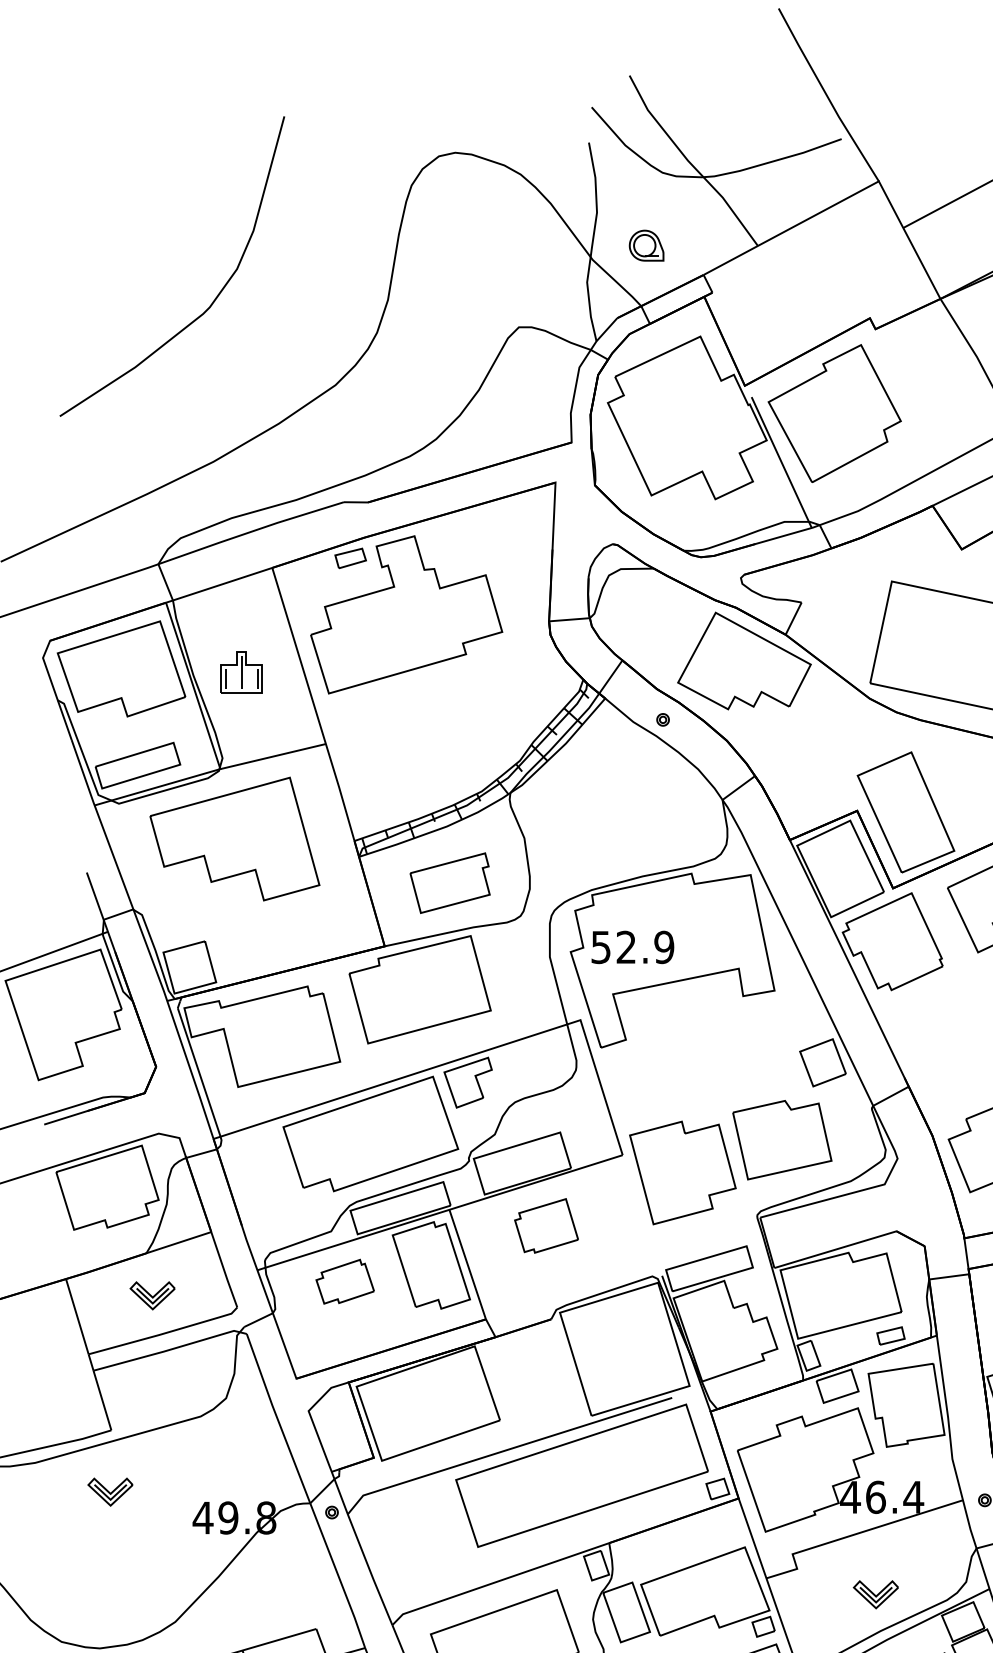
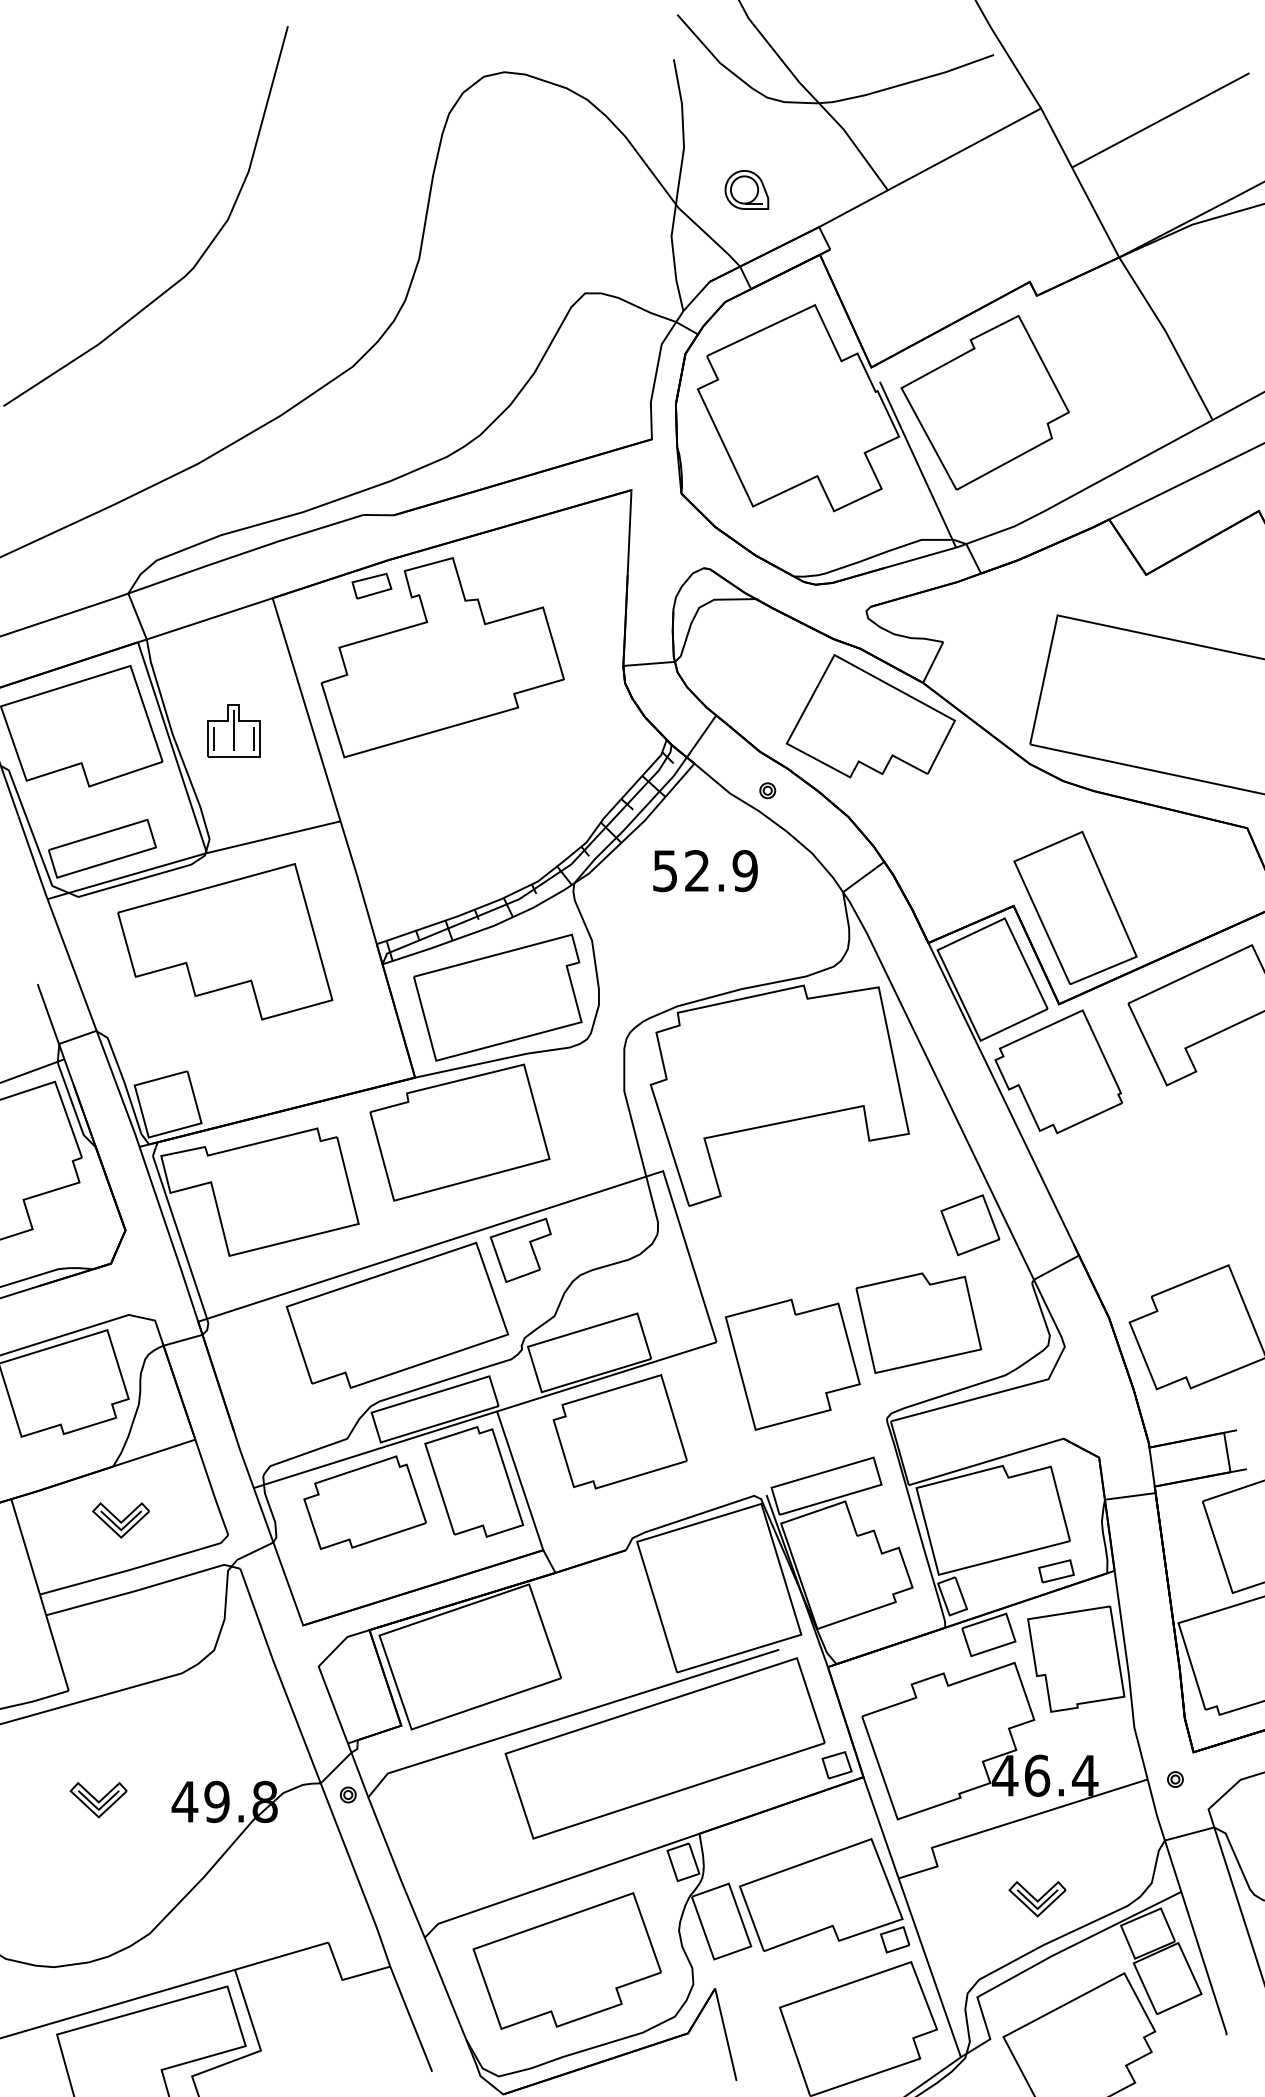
part: (449, 883) -> (497, 997), size x1.67
text: (632, 947) -> (705, 871), moved
part: (546, 1225) -> (619, 1431), size x1.67
part: (344, 1281) -> (364, 1502), size x1.67
part: (110, 1492) -> (98, 1800), moved

